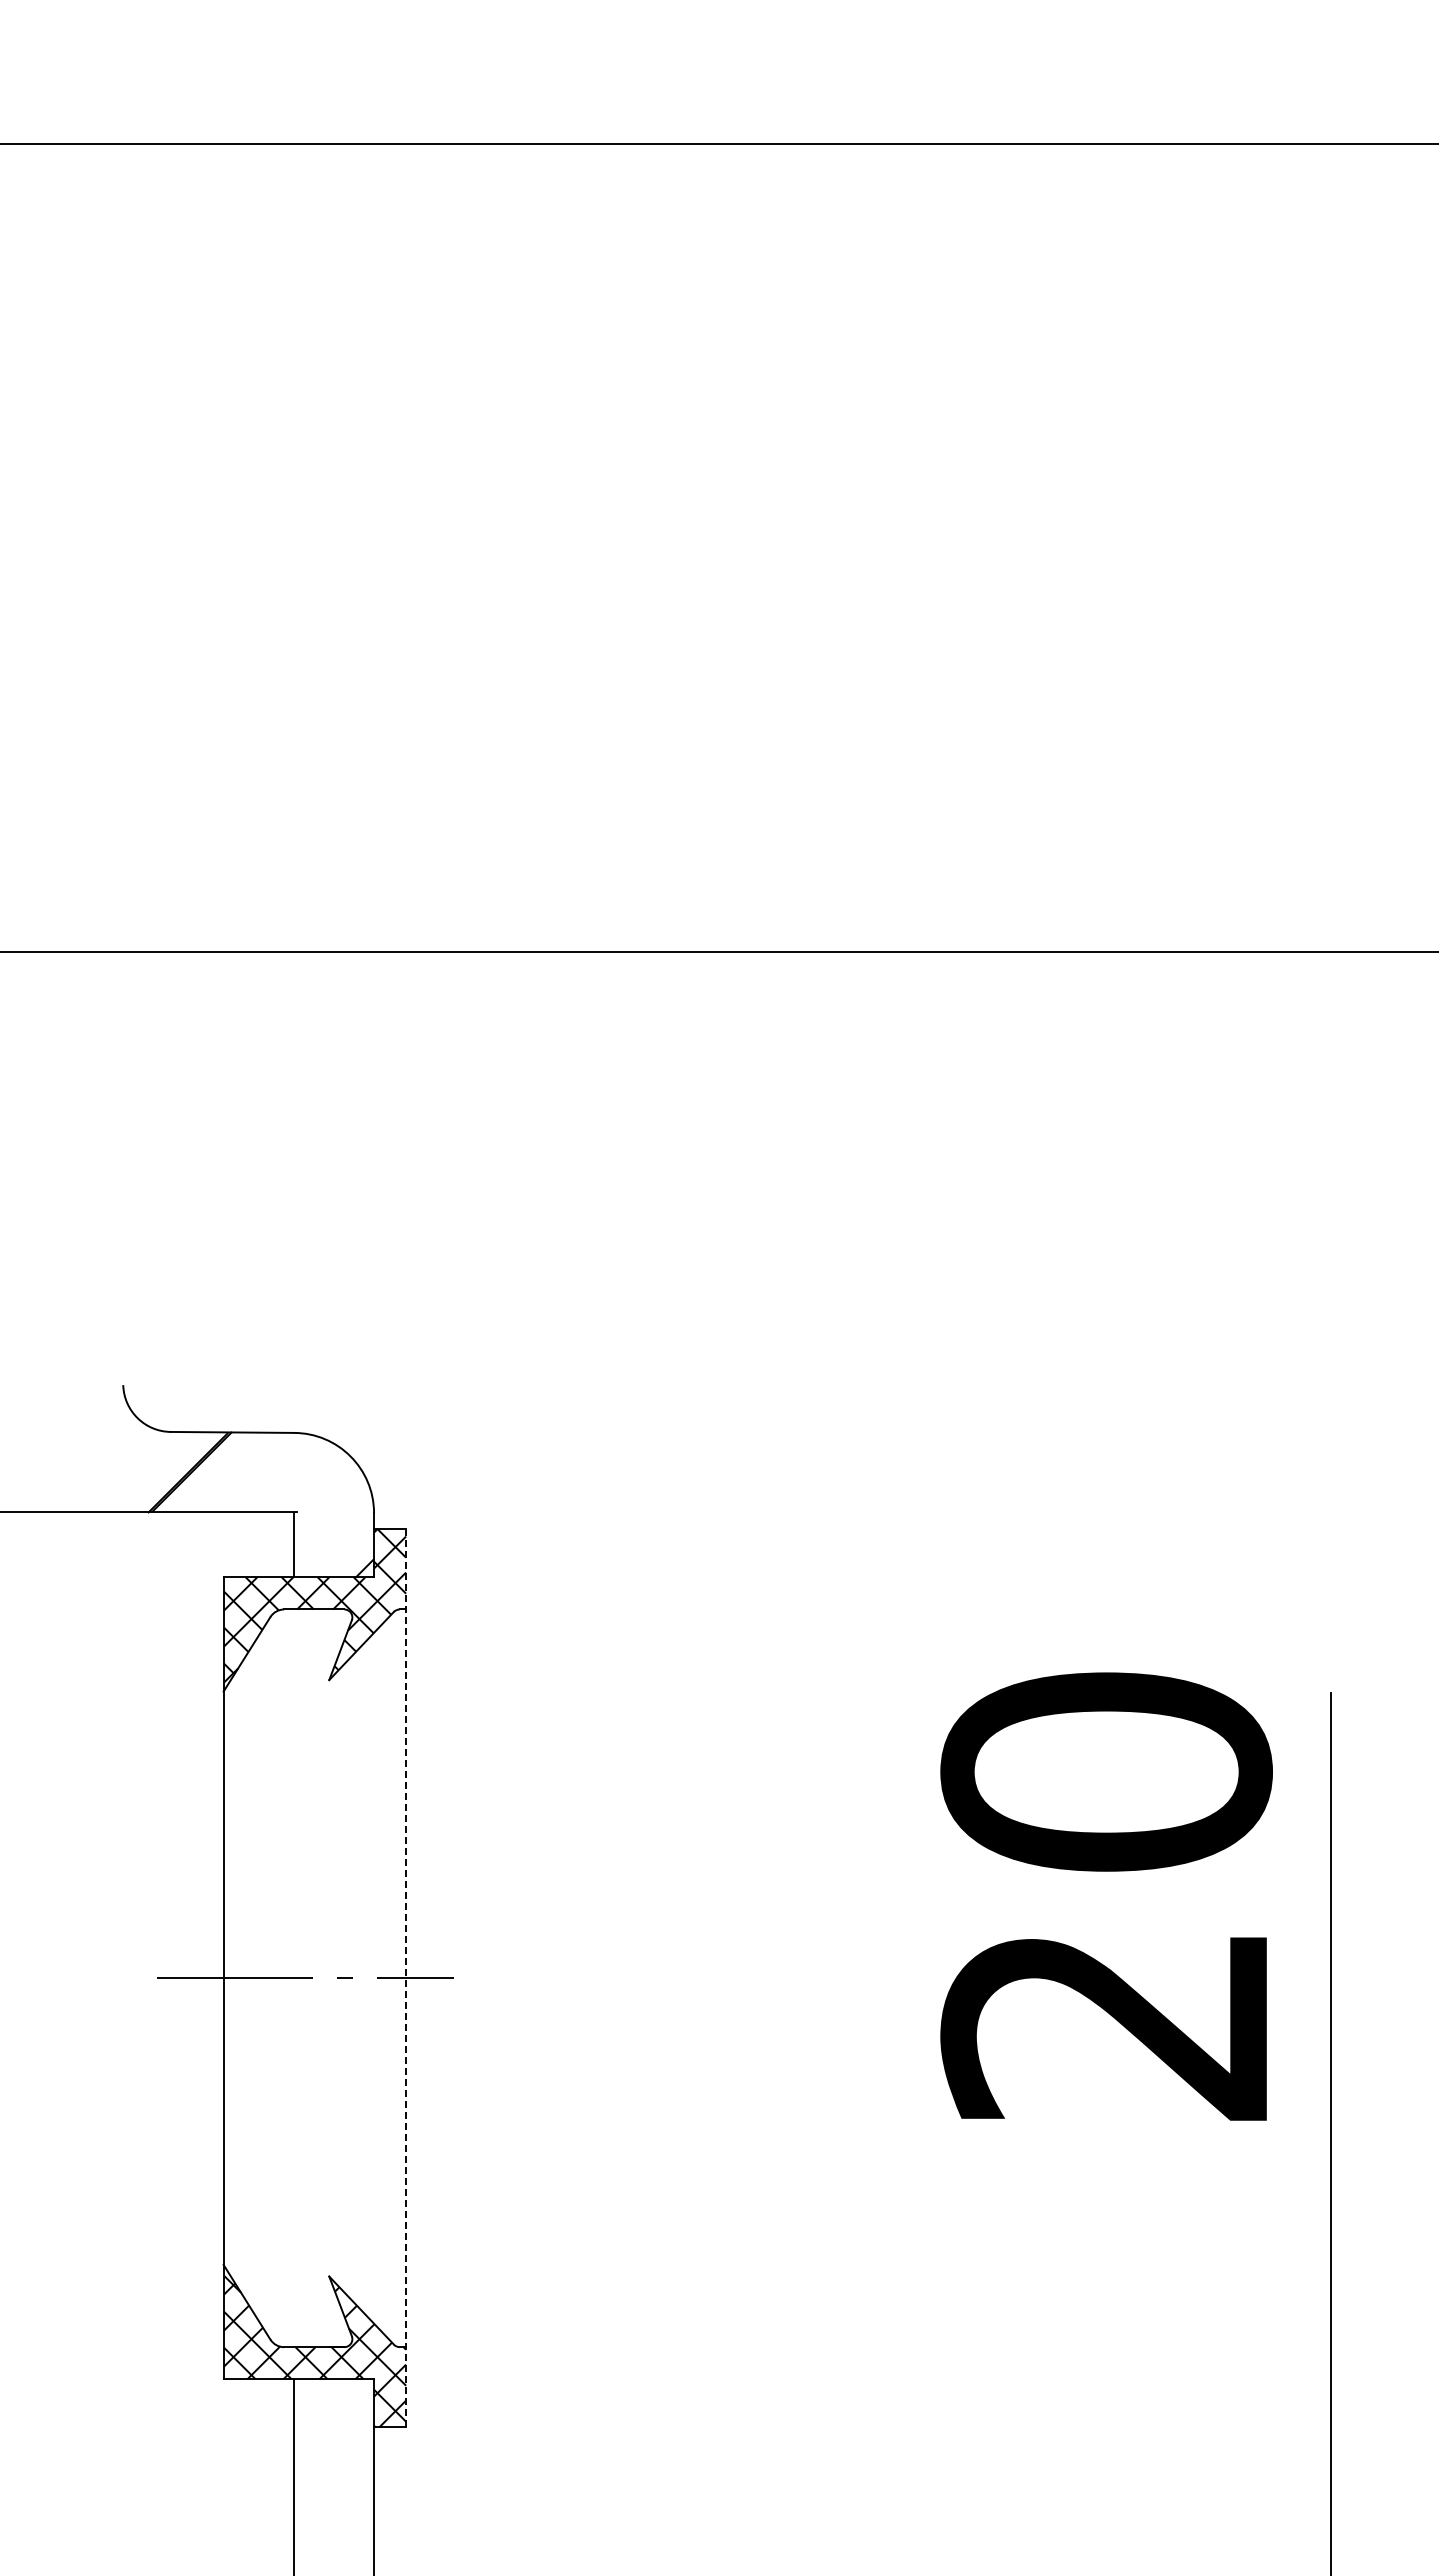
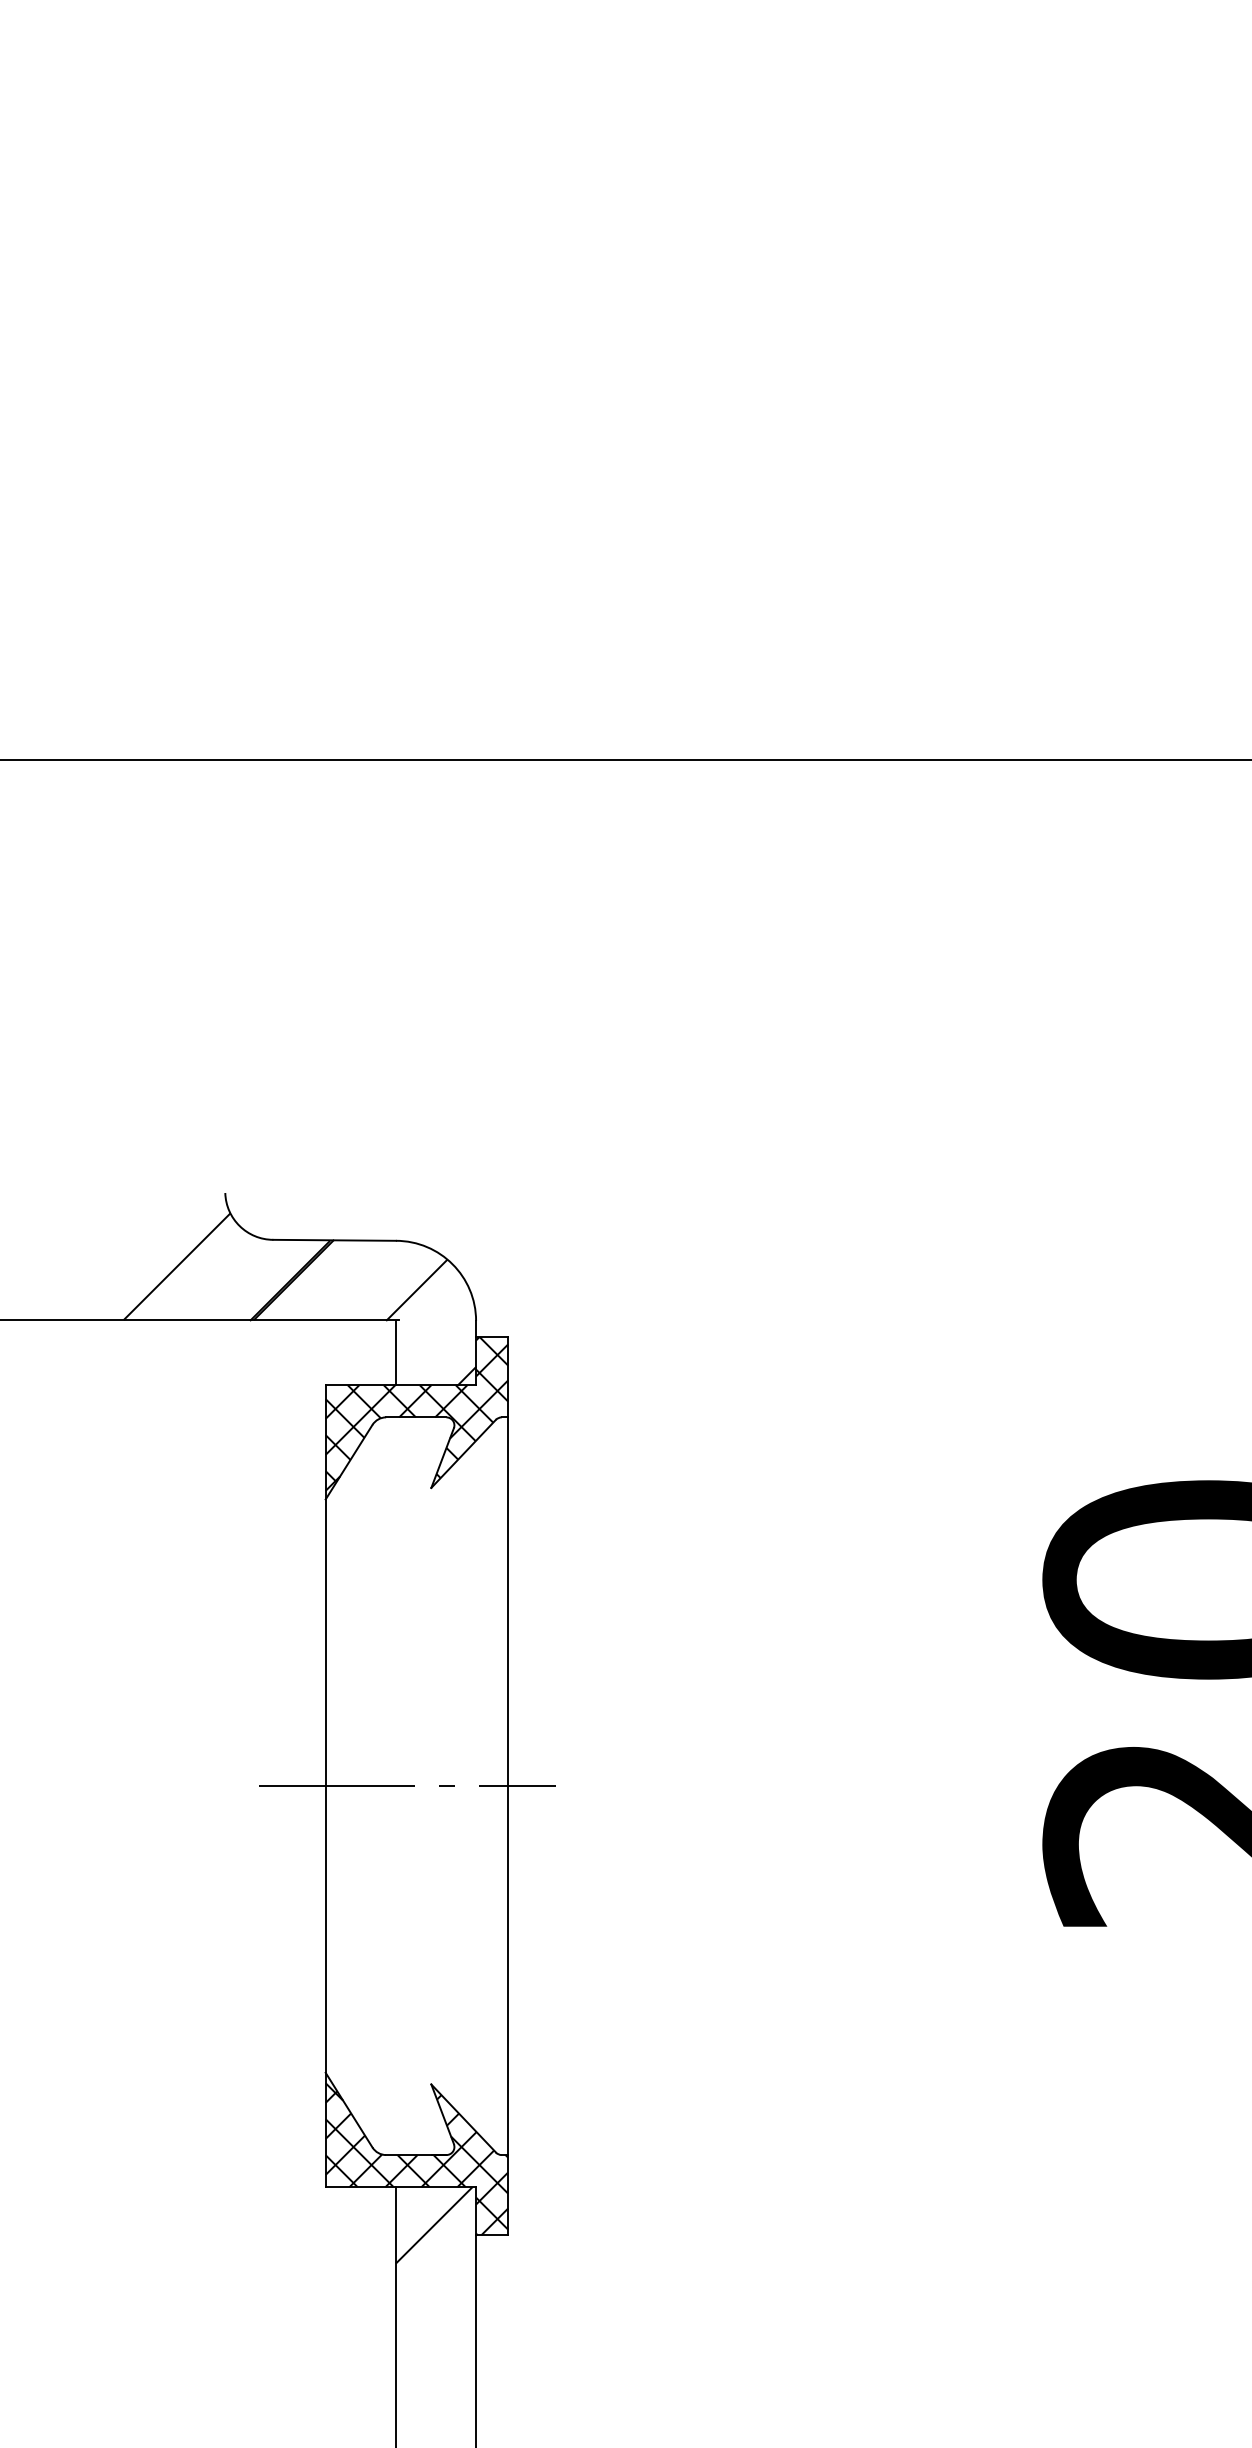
line: (74, 1458) -> (176, 1266), added
line: (314, 1482) -> (416, 1290), added
line: (406, 1978) -> (508, 1786), dashed -> solid
line: (331, 2417) -> (433, 2225), added

